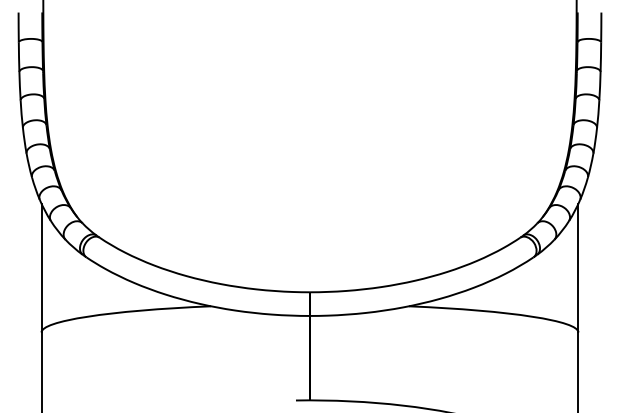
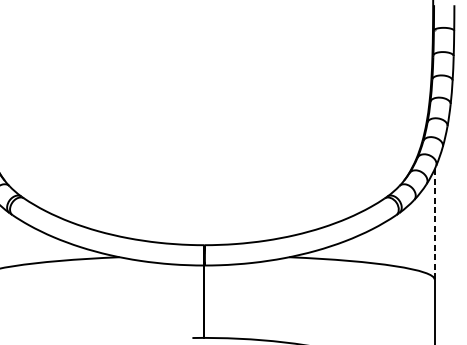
line: (578, 268) -> (434, 224), solid -> dashed

